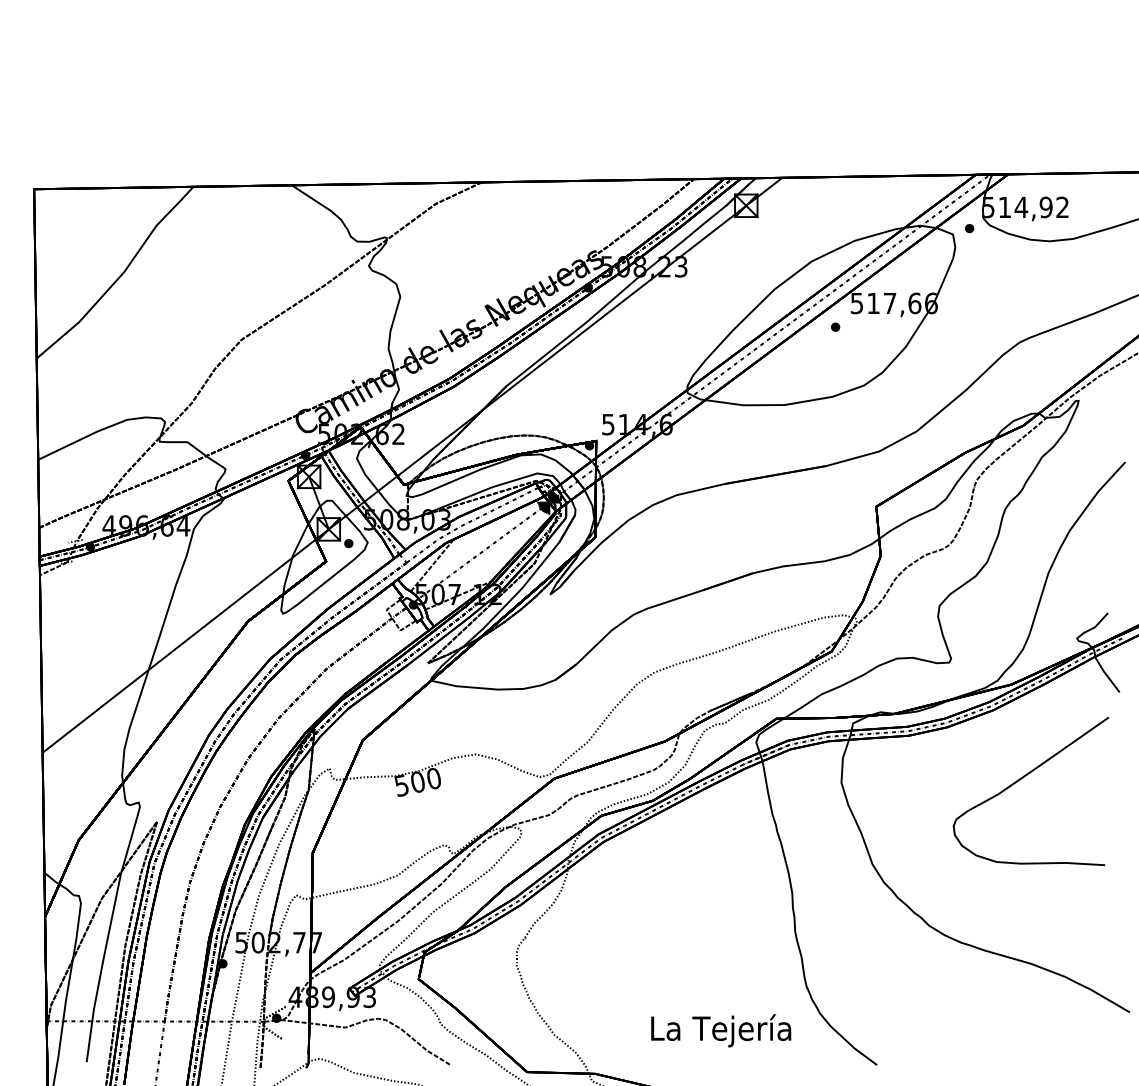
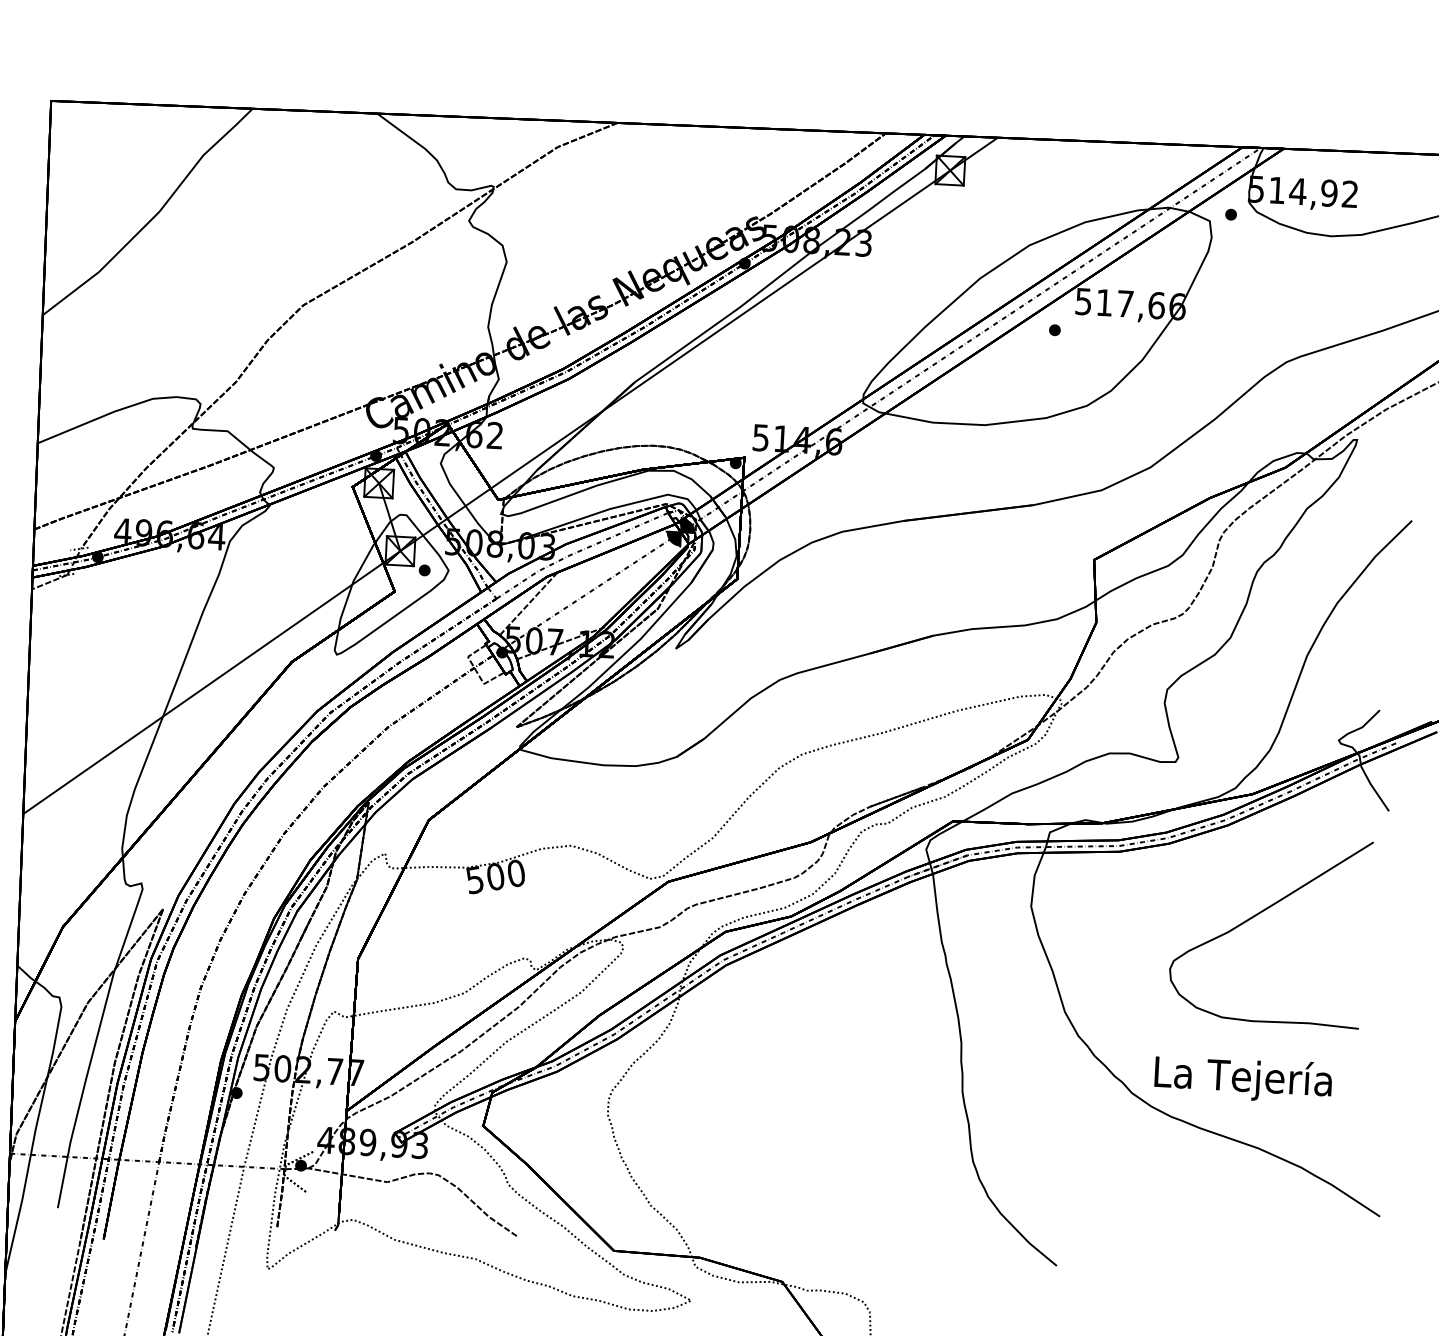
text: (721, 1030) -> (1243, 1078), moved

